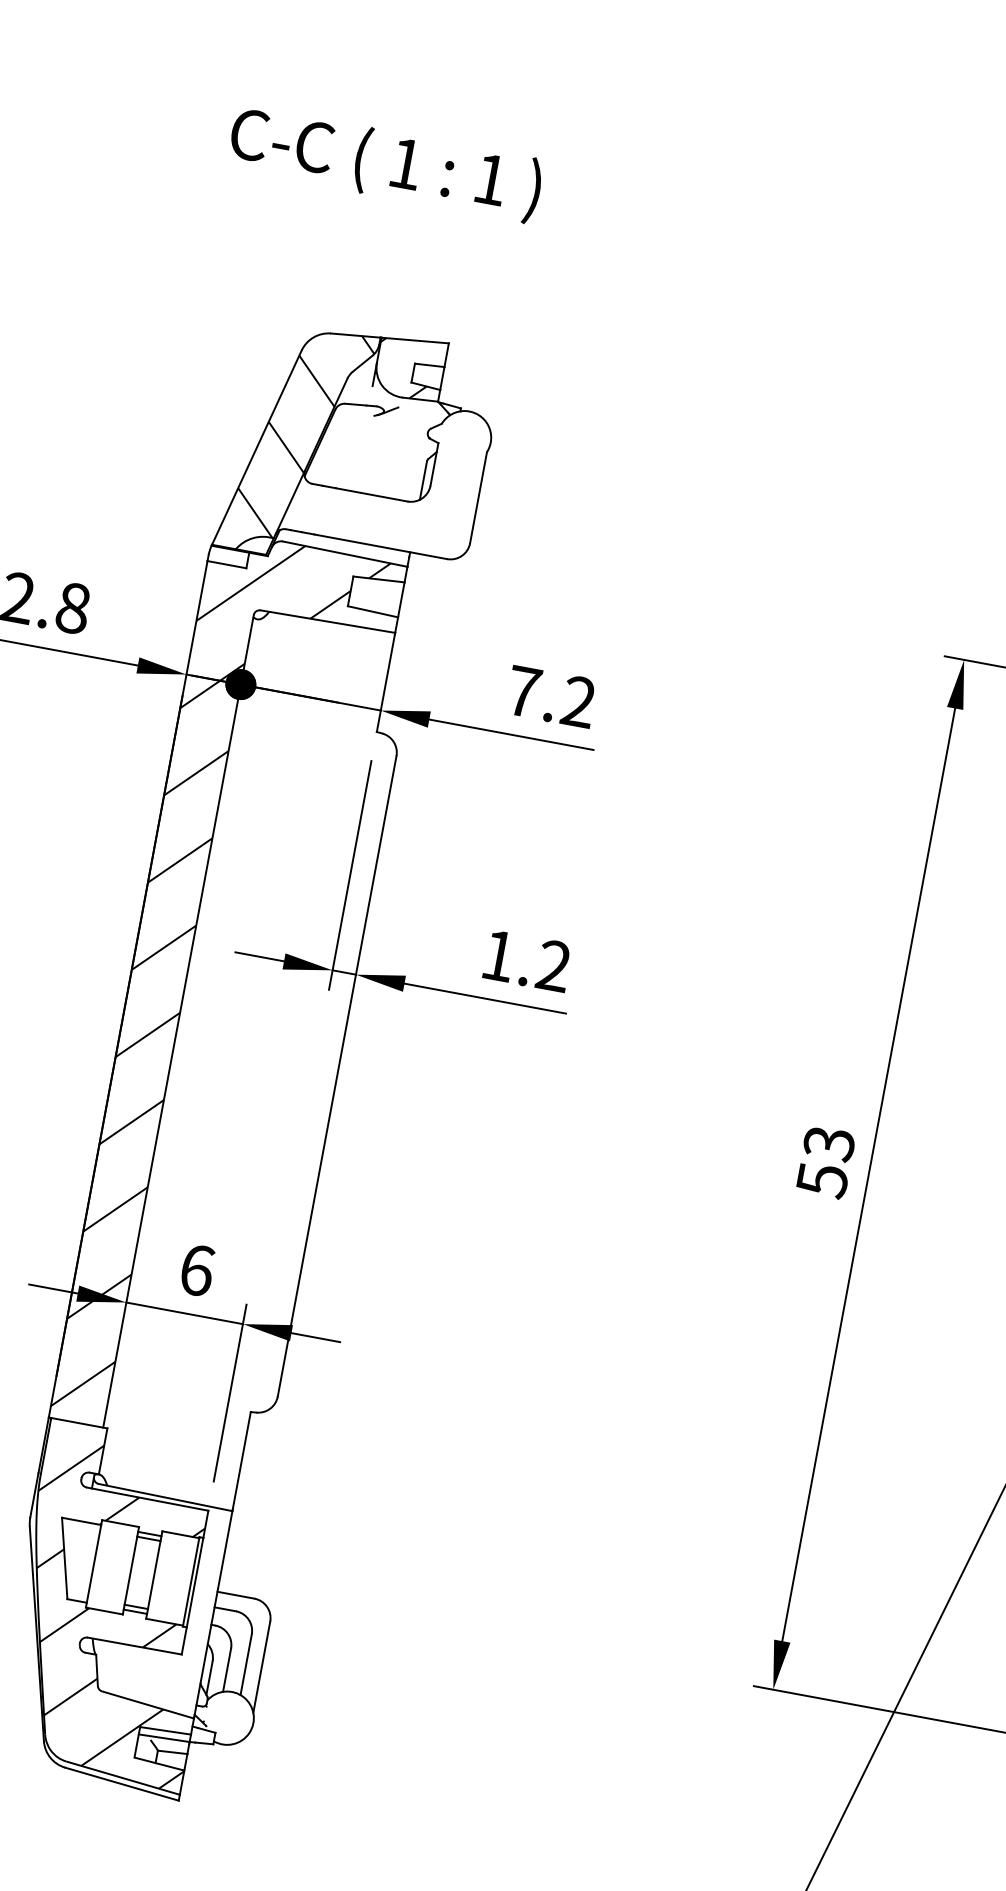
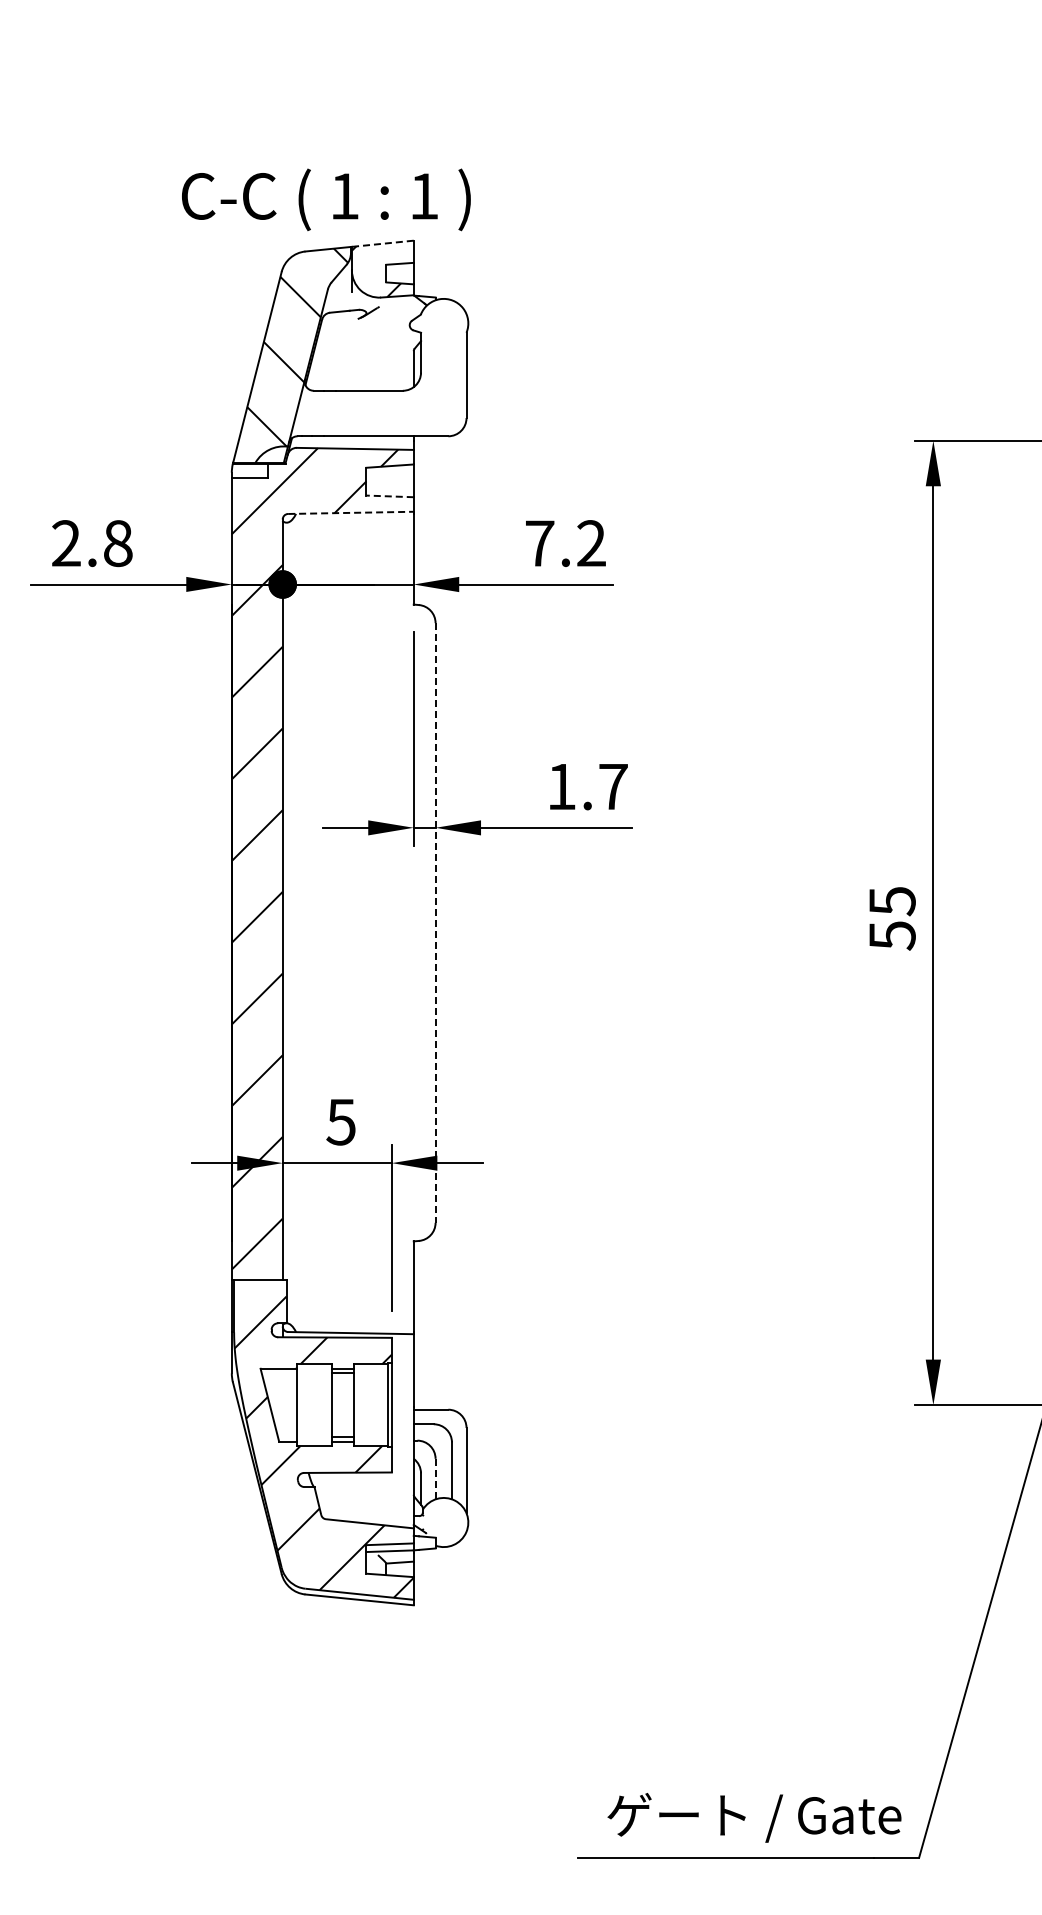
text: (385, 163) -> (326, 199), moved
line: (414, 340) -> (382, 243), solid -> dashed
line: (373, 611) -> (390, 496), solid -> dashed
line: (327, 621) -> (350, 512), solid -> dashed
text: (554, 965) -> (613, 786), 1.2 -> 1.7
line: (336, 1076) -> (435, 923), solid -> dashed
text: (828, 1143) -> (891, 901), 53 -> 55
text: (197, 1269) -> (341, 1121), 6 -> 5
line: (227, 1669) -> (435, 1478), solid -> dashed

